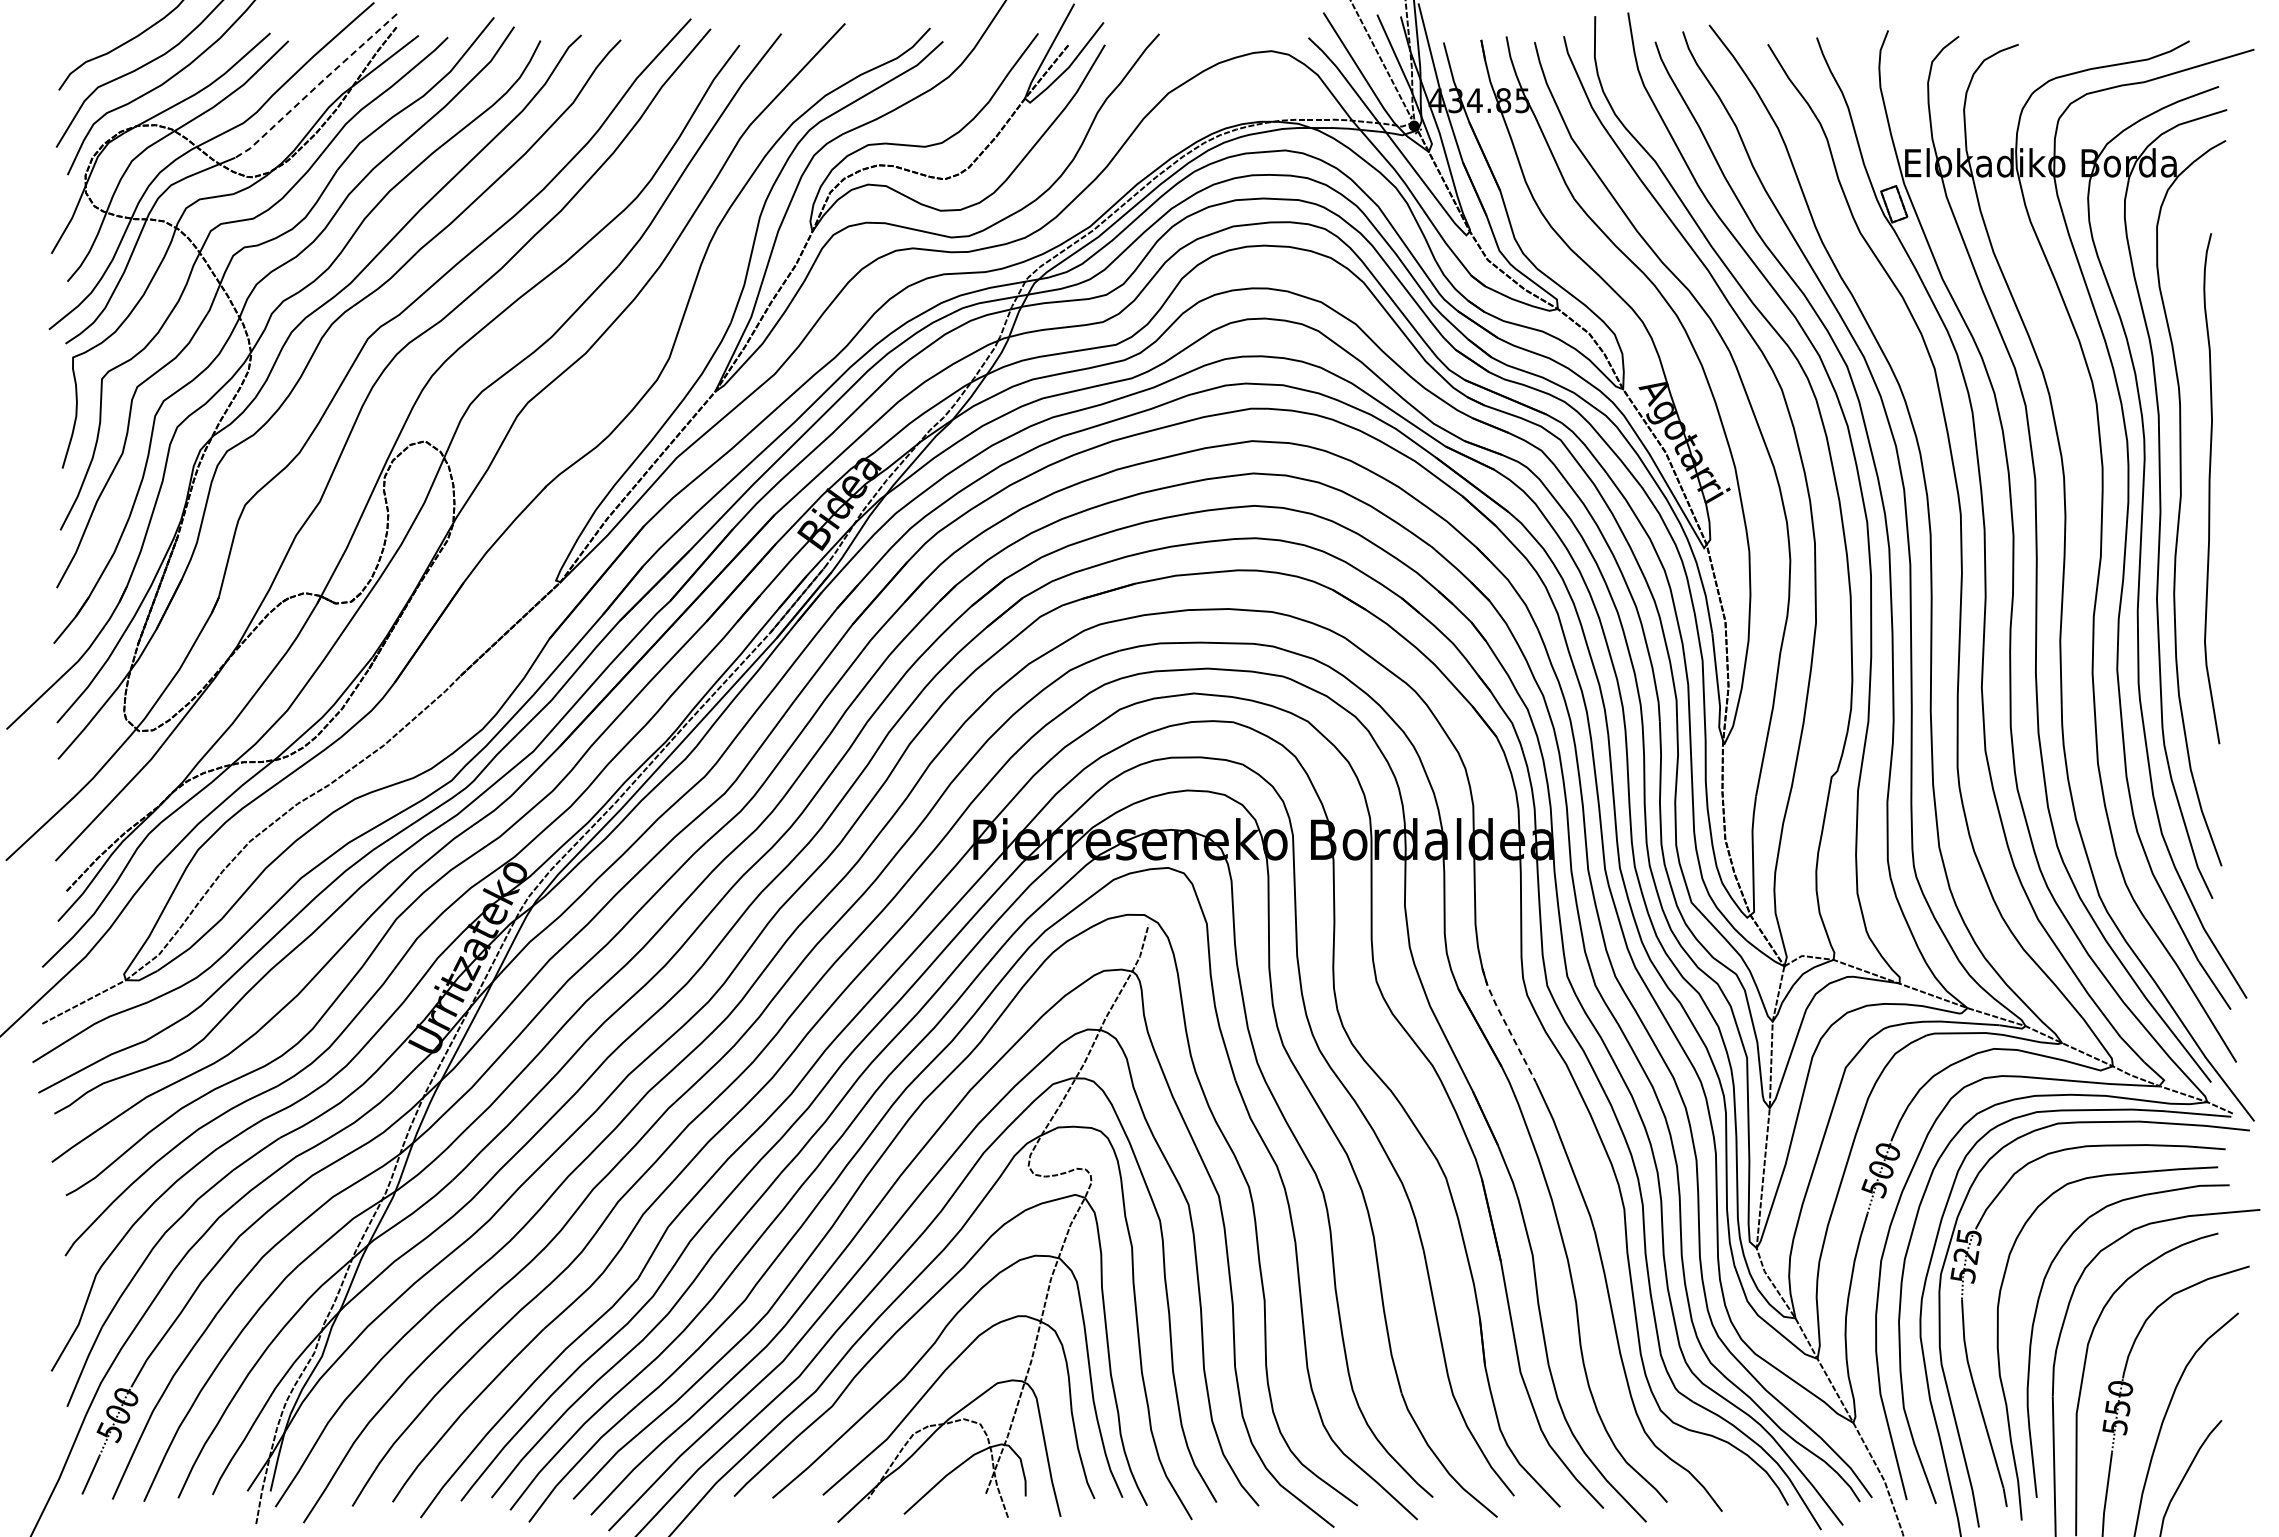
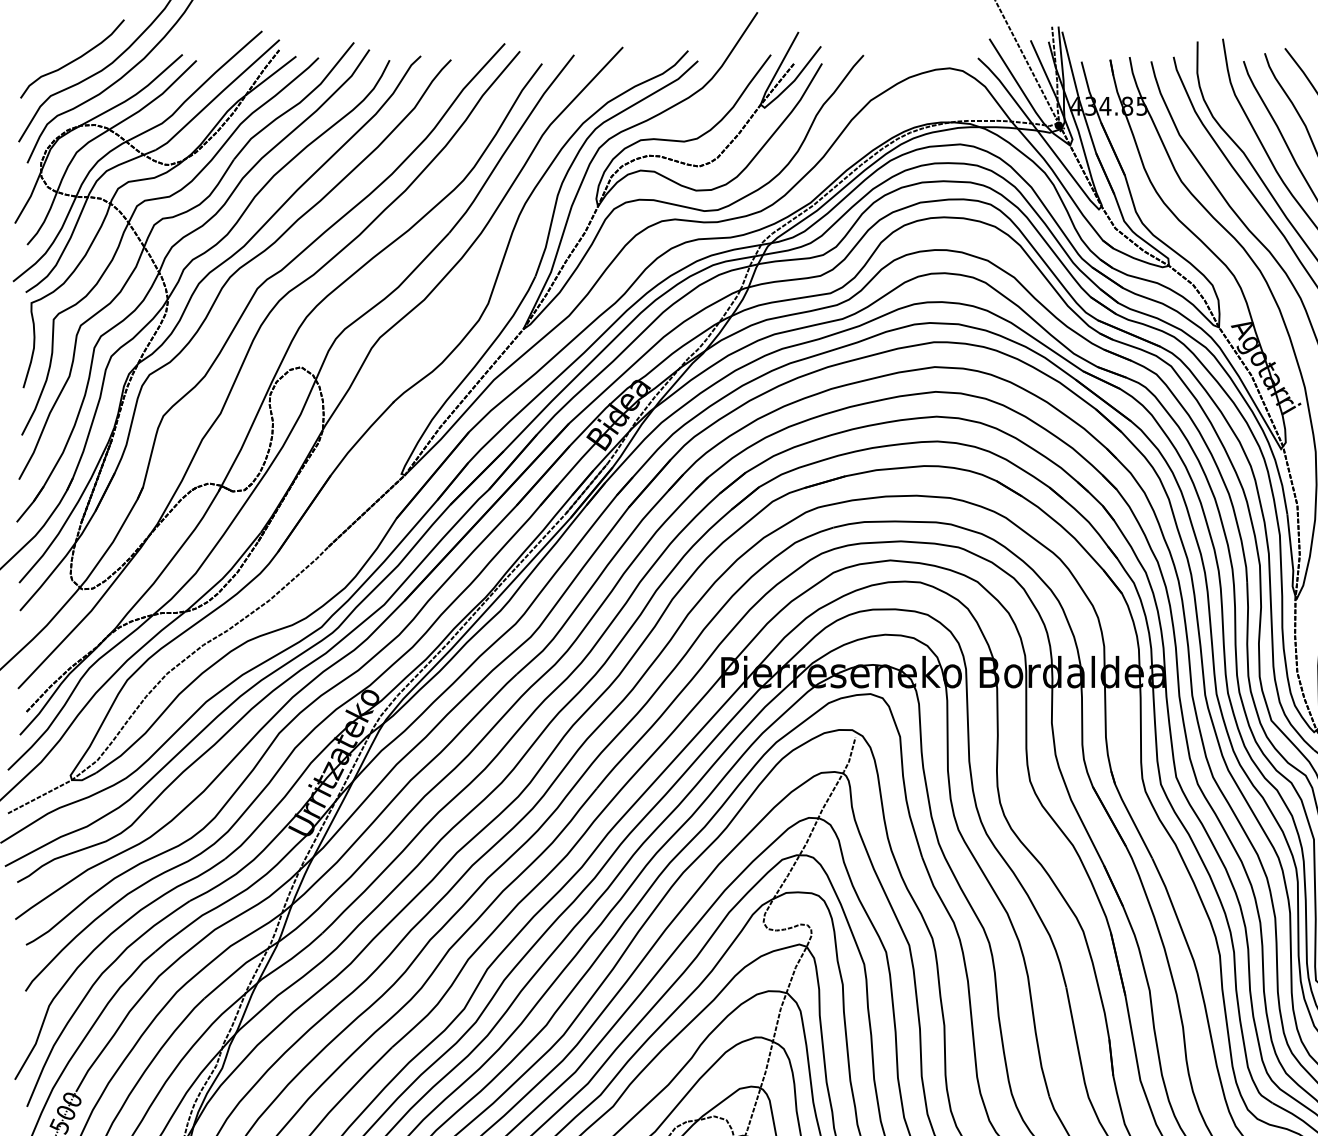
line: (316, 86) -> (218, 95), dashed -> solid
line: (1506, 1025) -> (1129, 814), dashed -> solid

